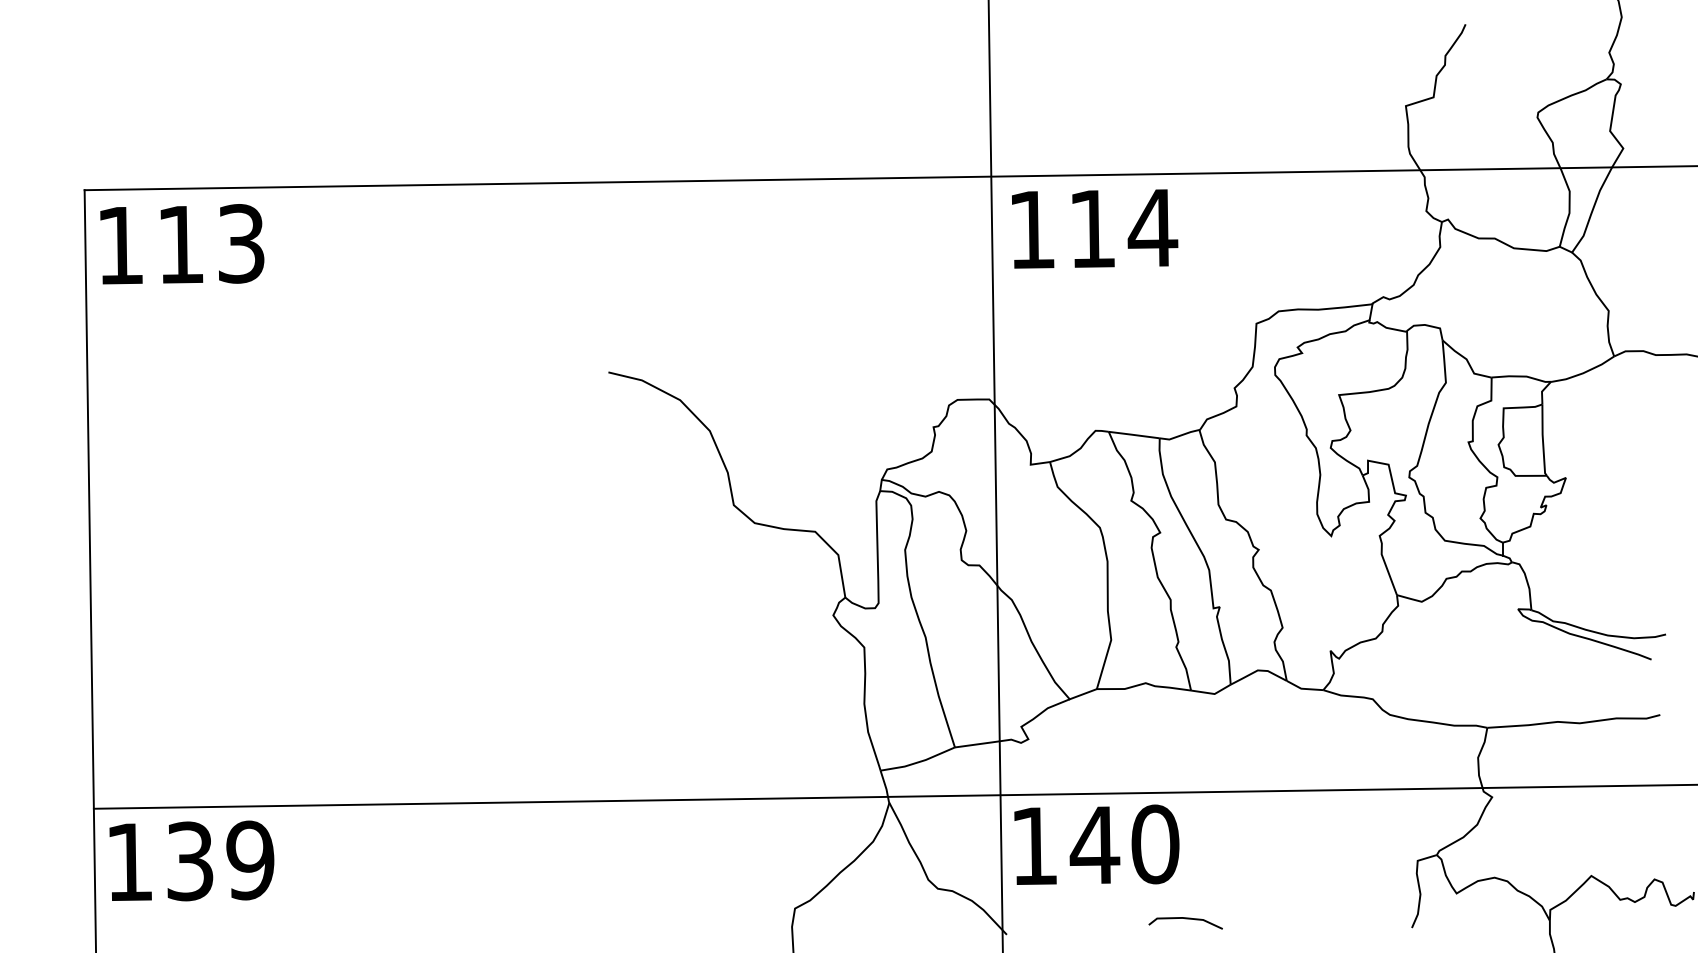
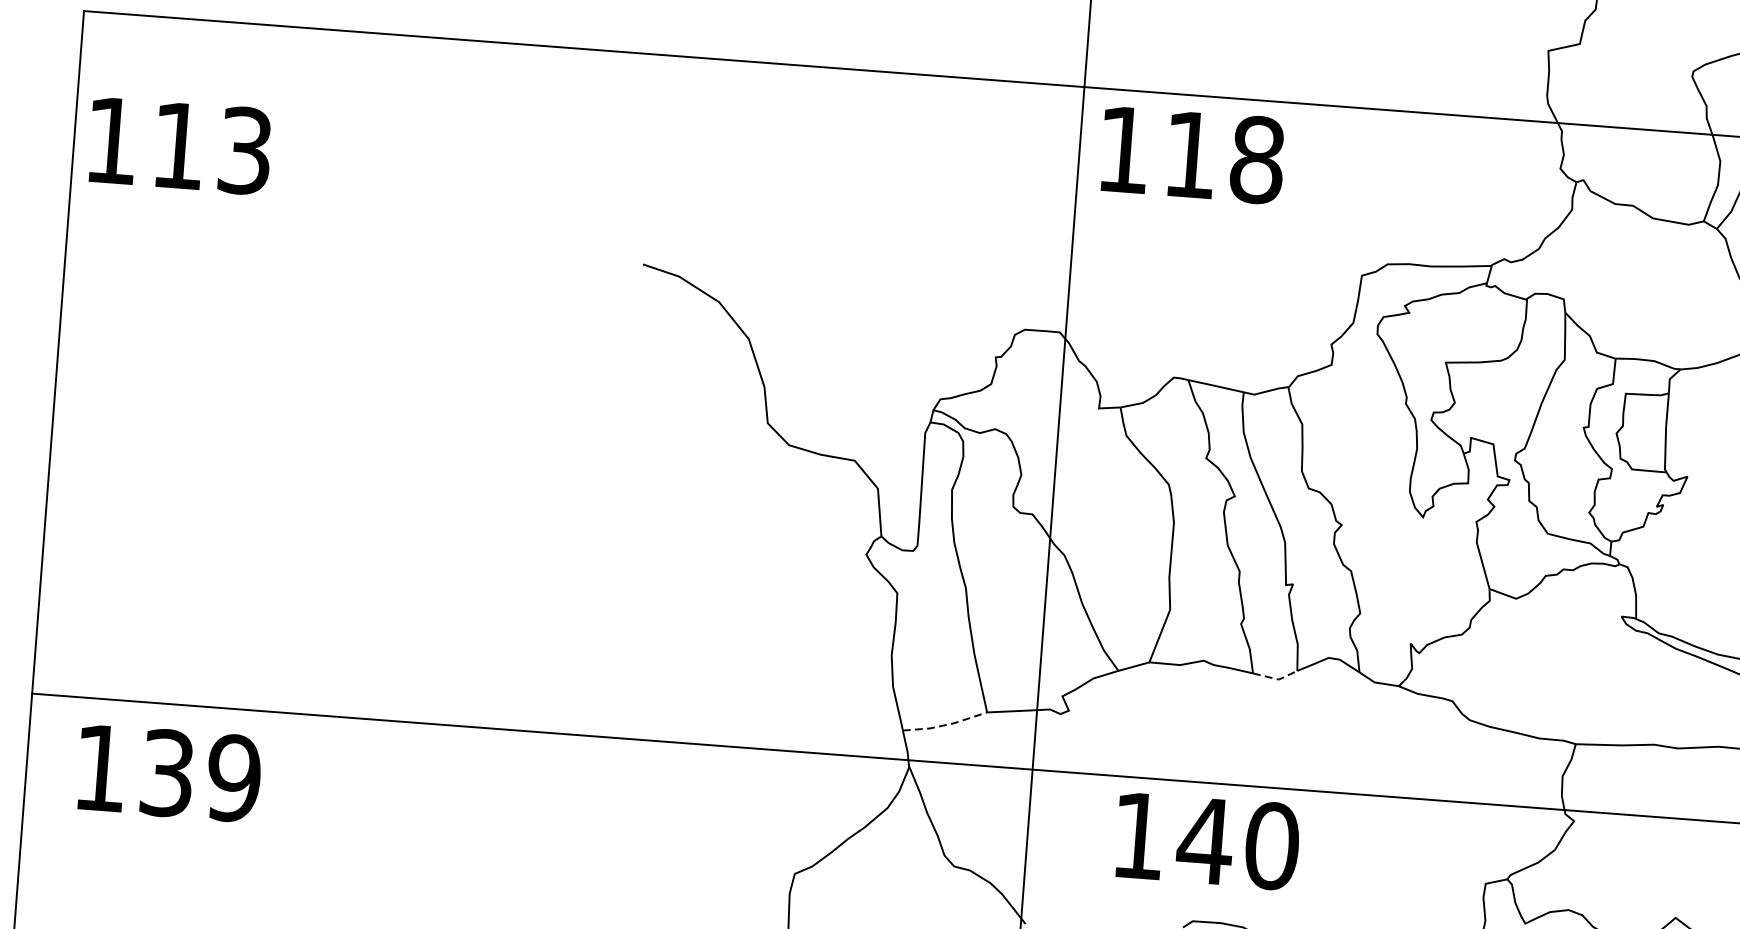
text: (1152, 228) -> (1256, 160), 114 -> 118
text: (182, 244) -> (180, 145), moved
line: (1212, 693) -> (1276, 678), solid -> dashed
line: (918, 762) -> (945, 725), solid -> dashed
text: (1096, 844) -> (1207, 840), moved
text: (191, 860) -> (169, 772), moved

